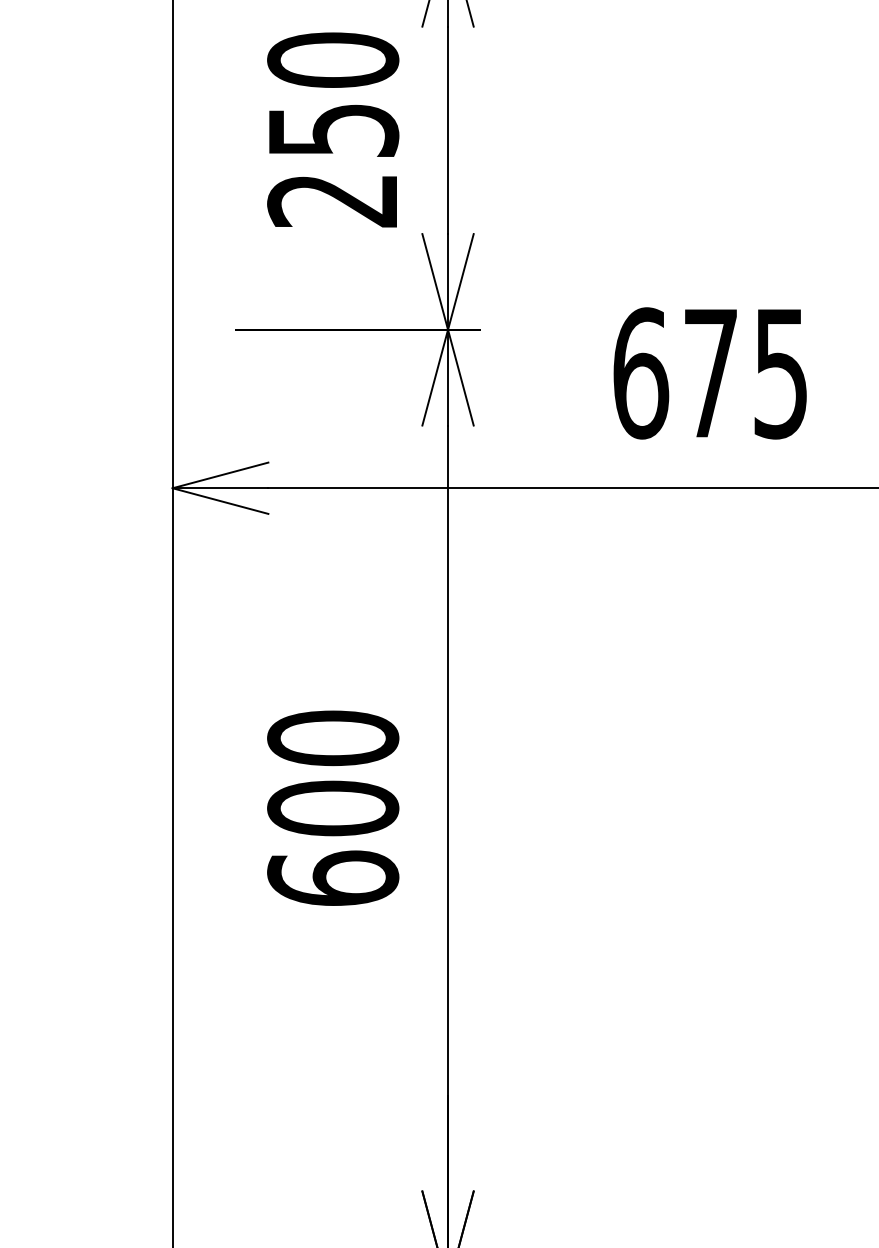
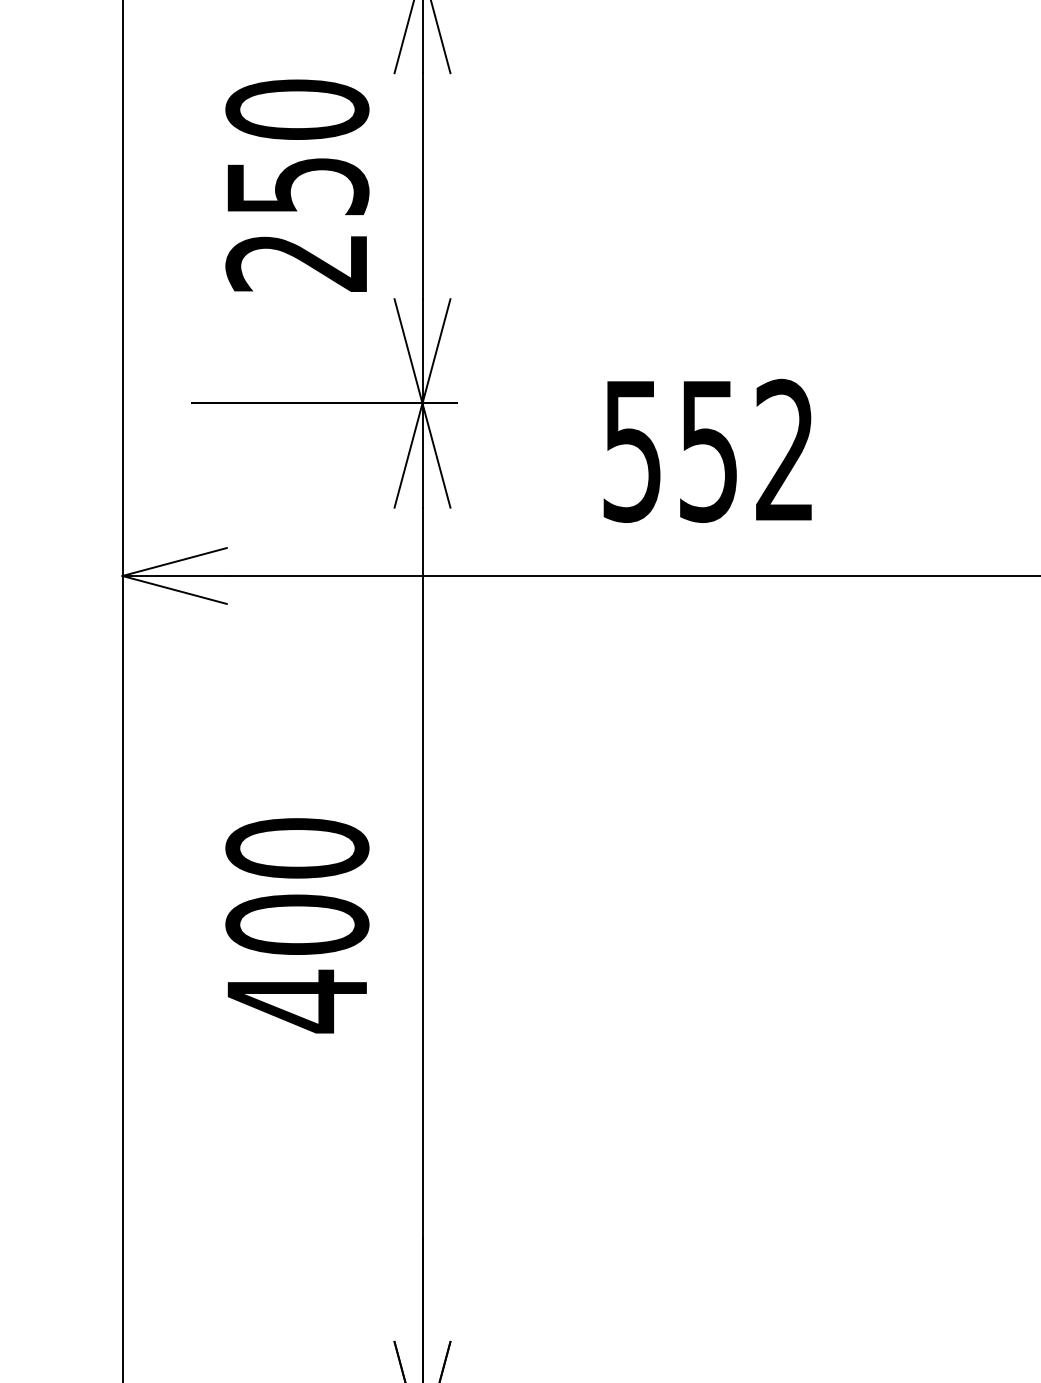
text: (710, 373) -> (708, 450), 675 -> 552
text: (333, 878) -> (297, 1001), 600 -> 400

